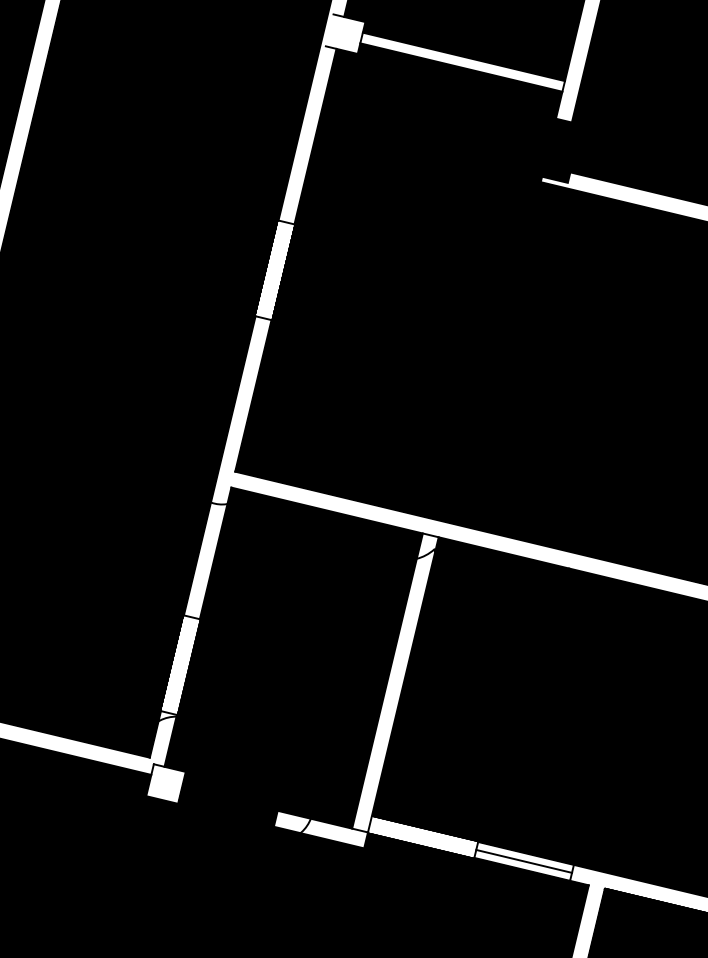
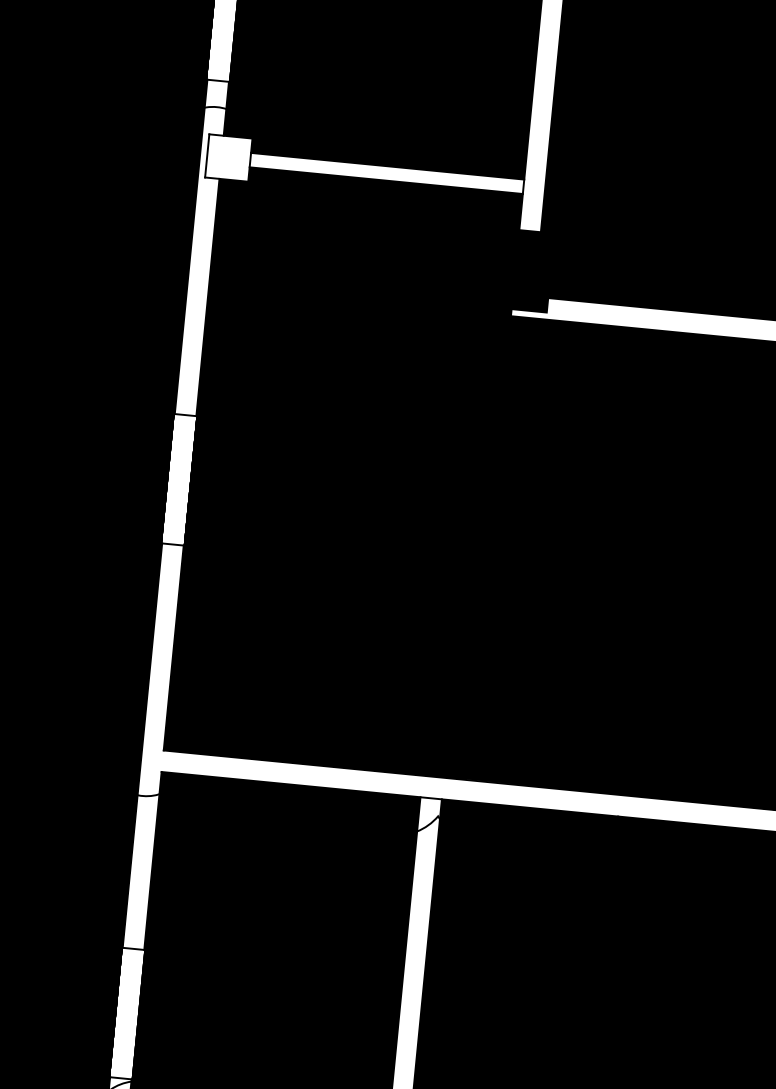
line: (329, 30) -> (206, 156), added

